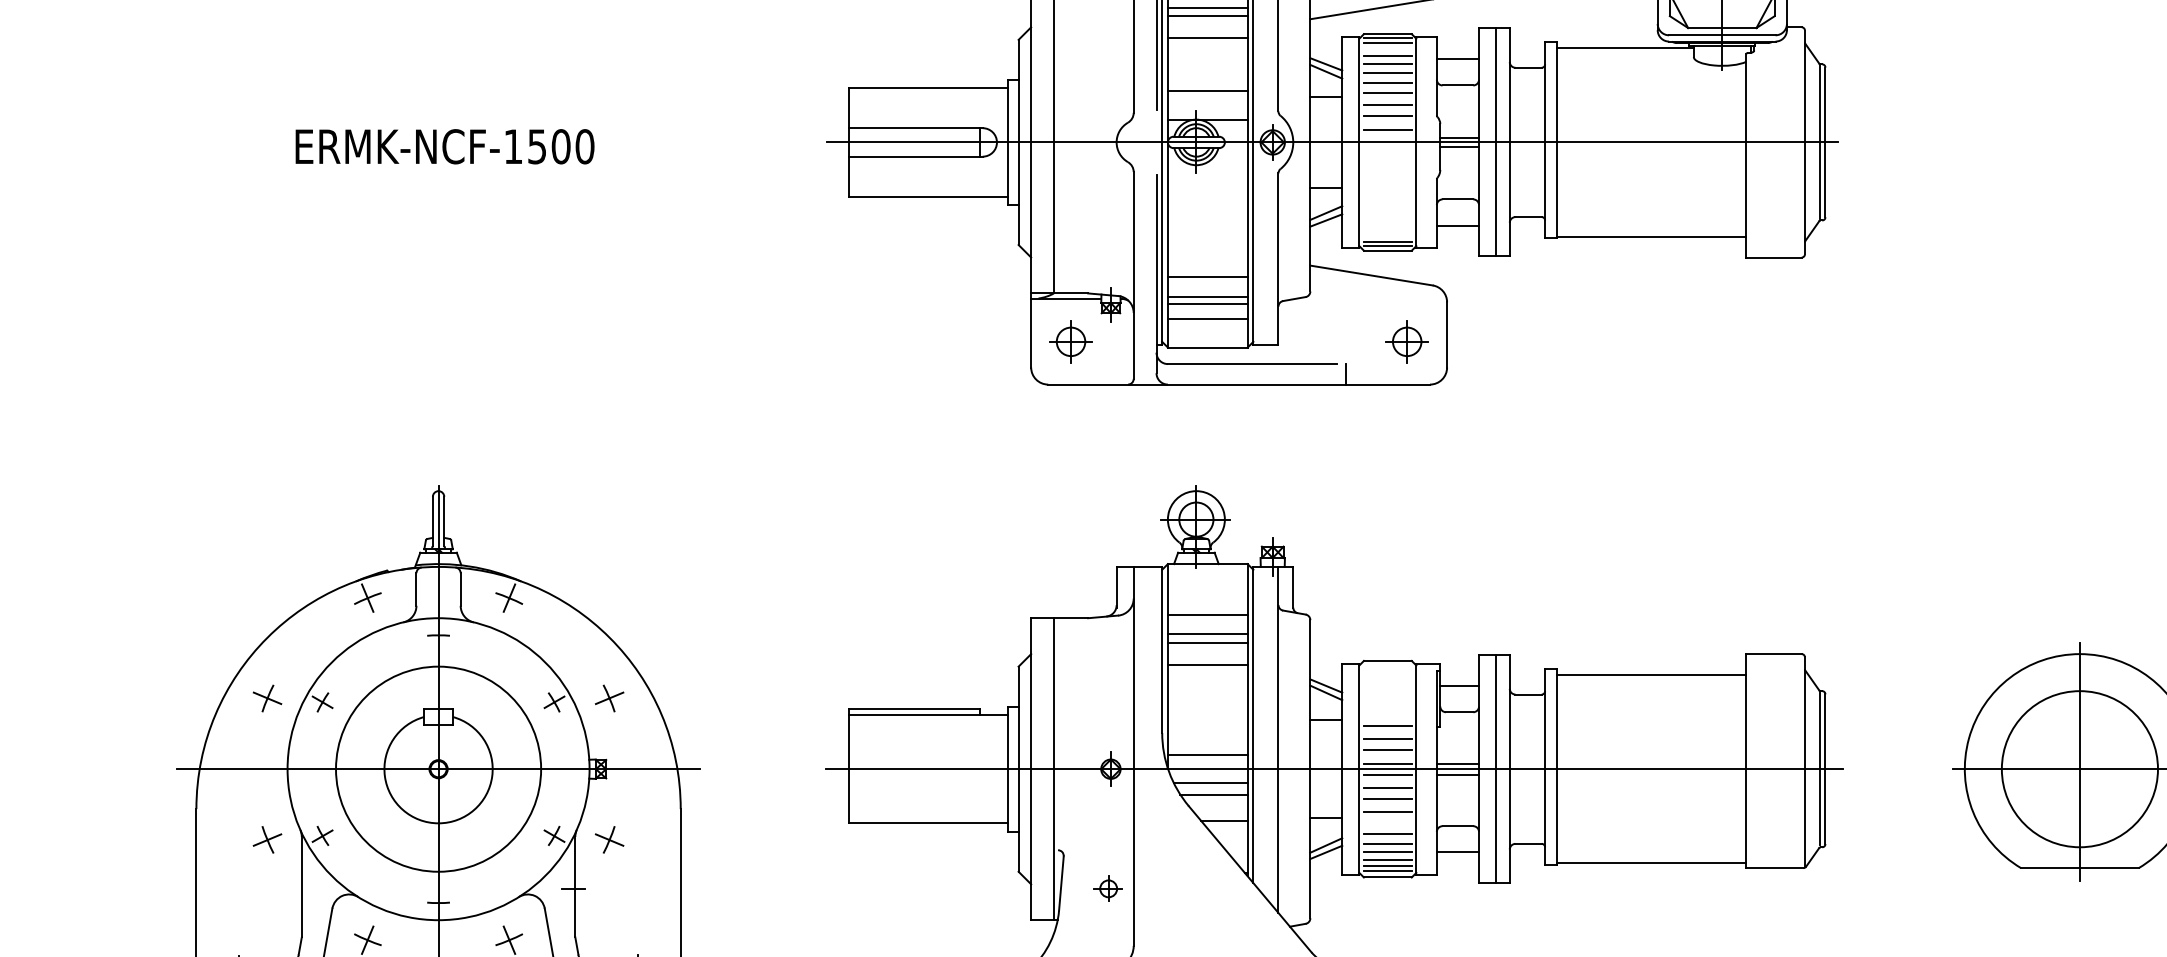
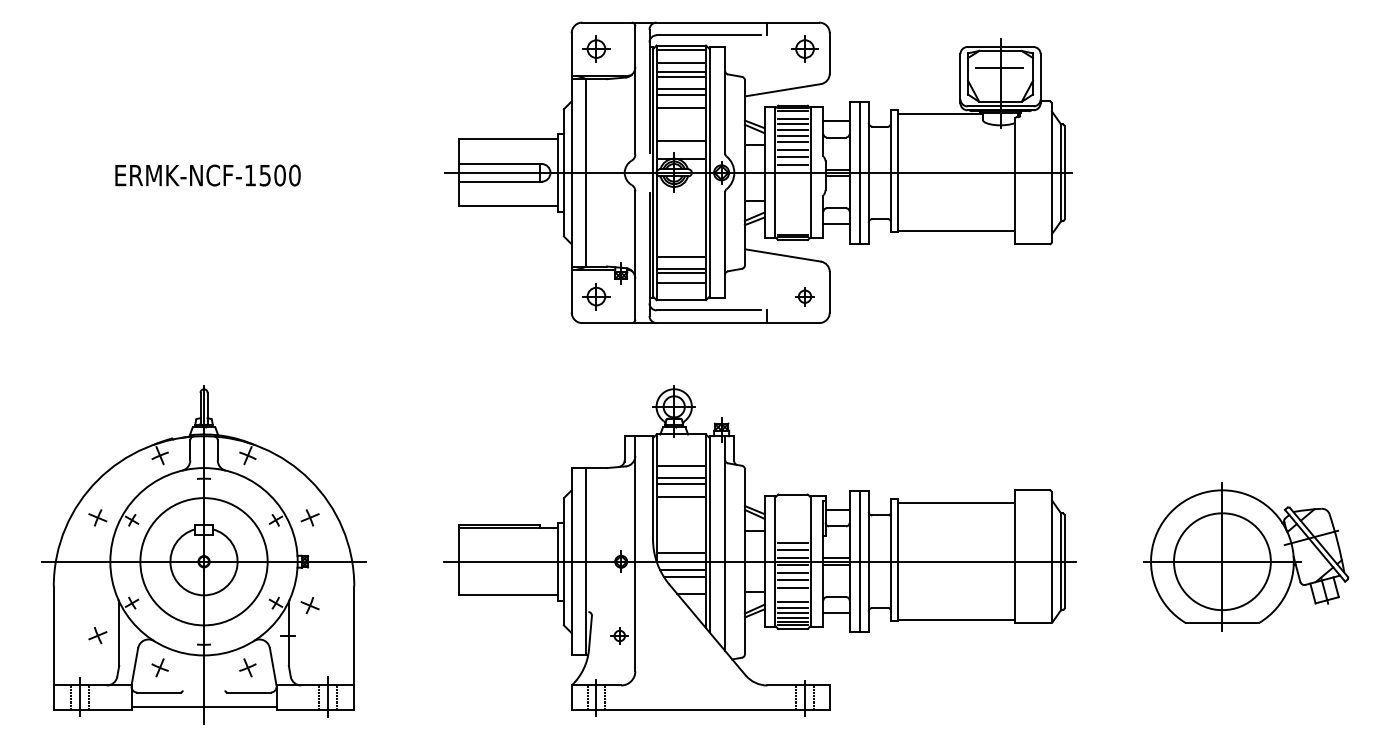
part: (1406, 341) -> (804, 296), size x0.7
line: (1386, 726) -> (792, 535), removed
part: (266, 839) -> (97, 635), moved

